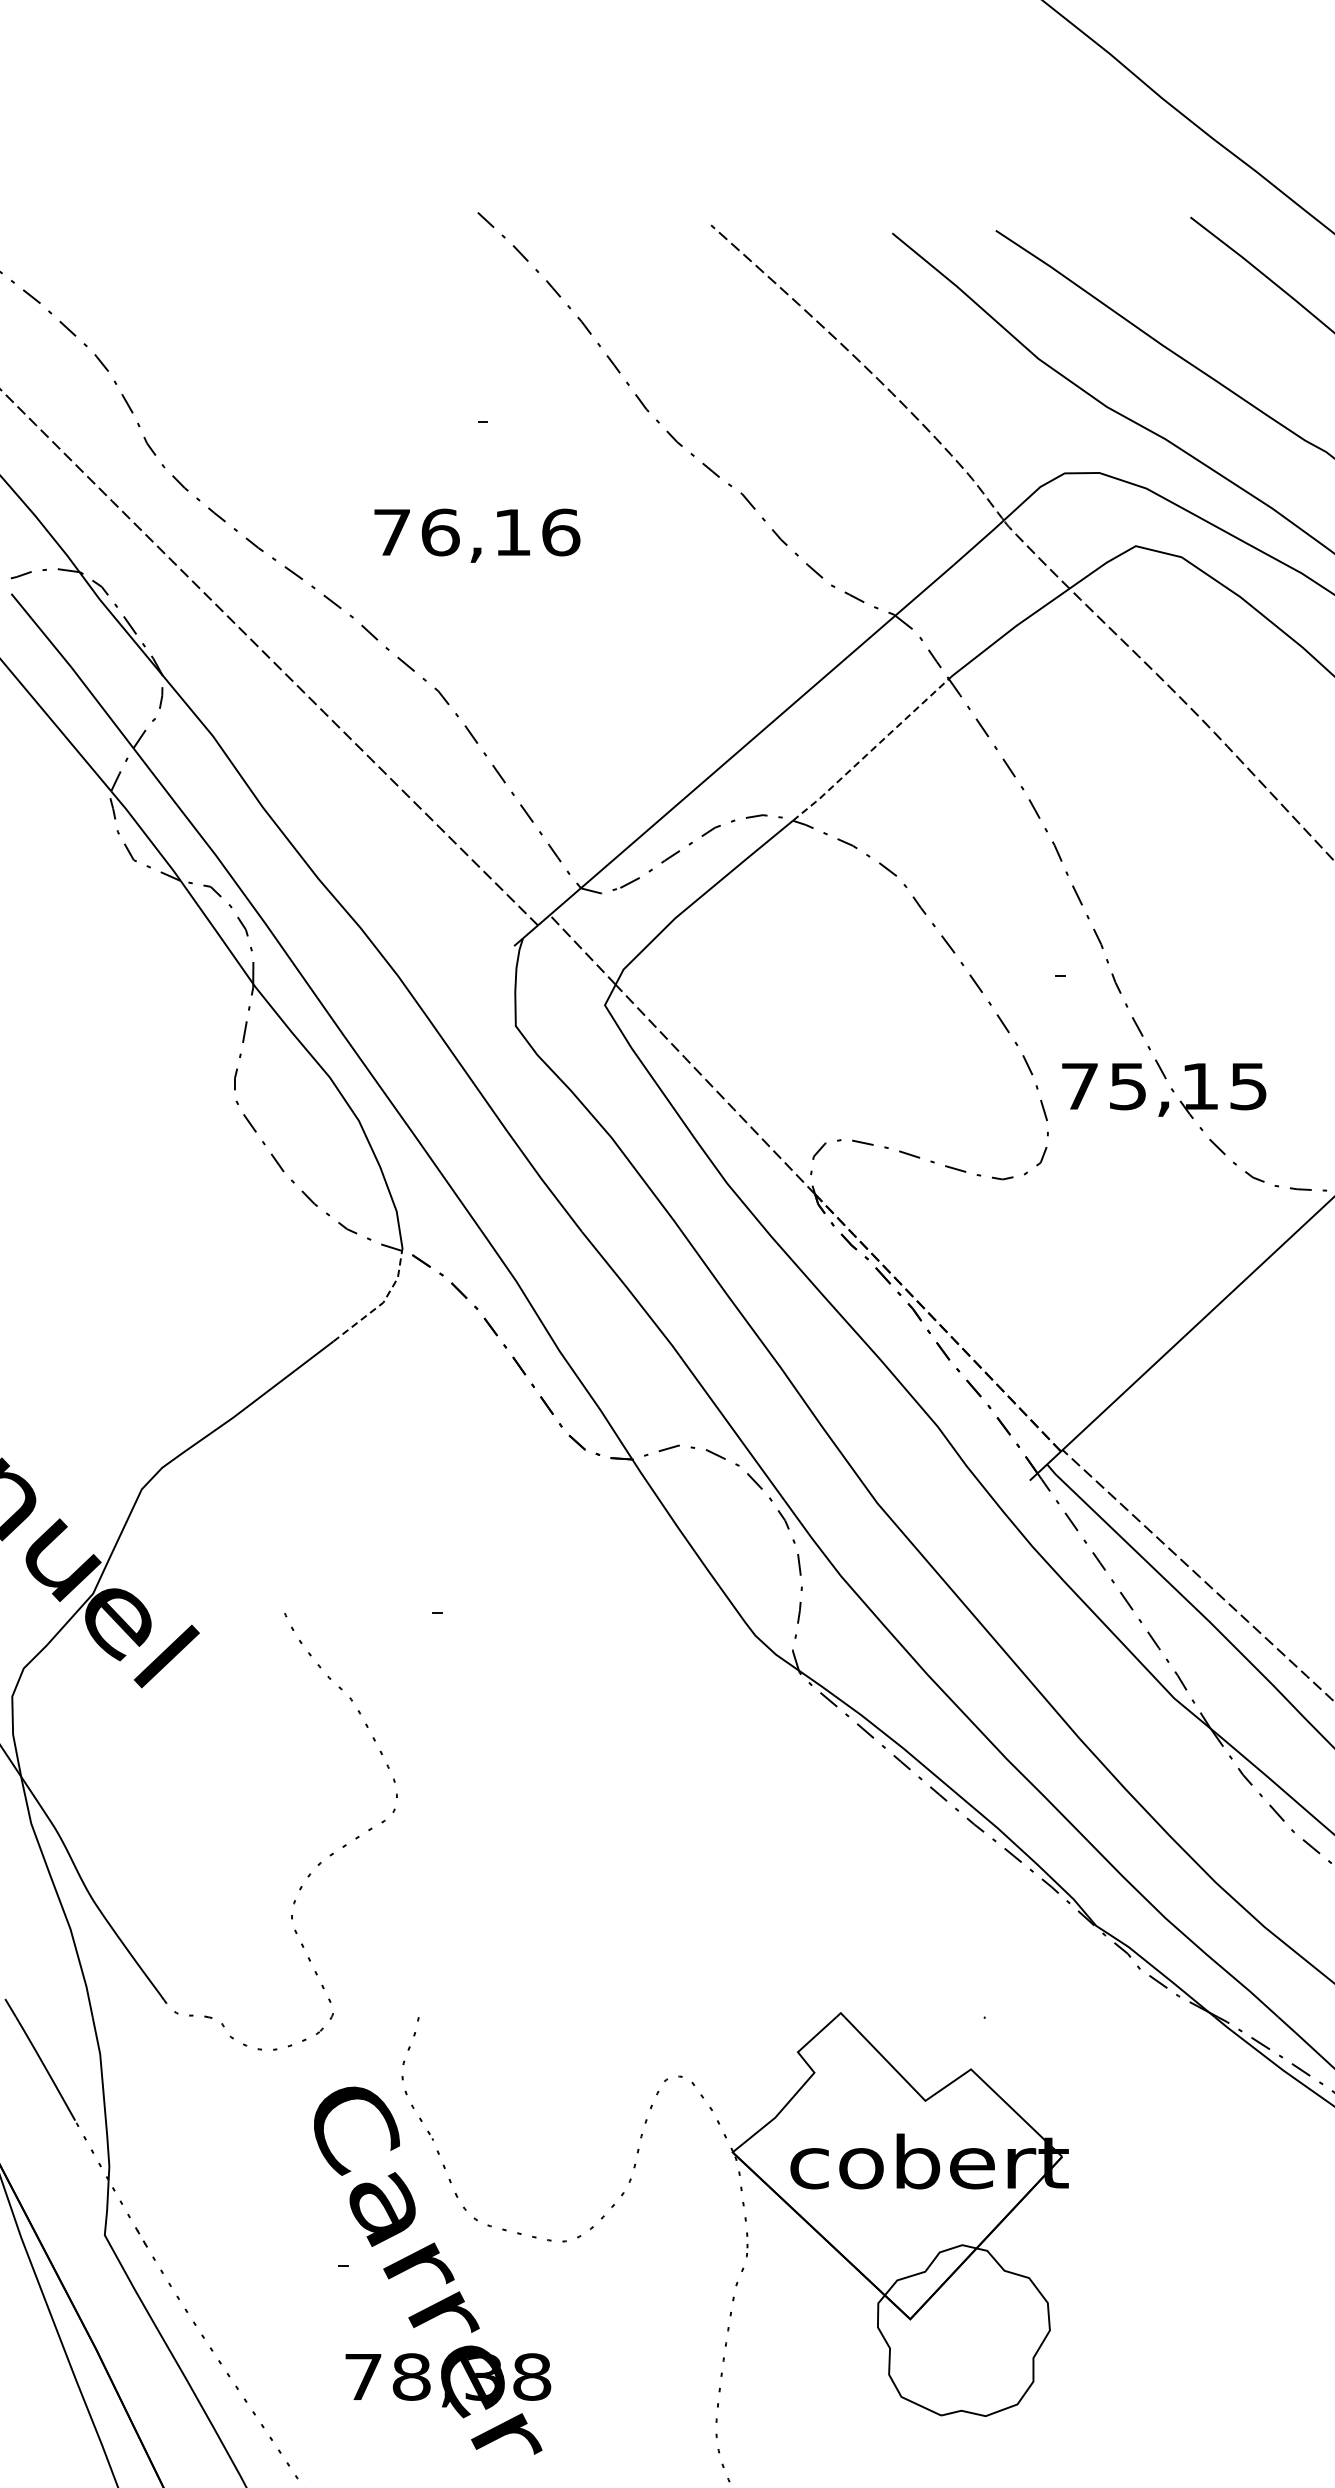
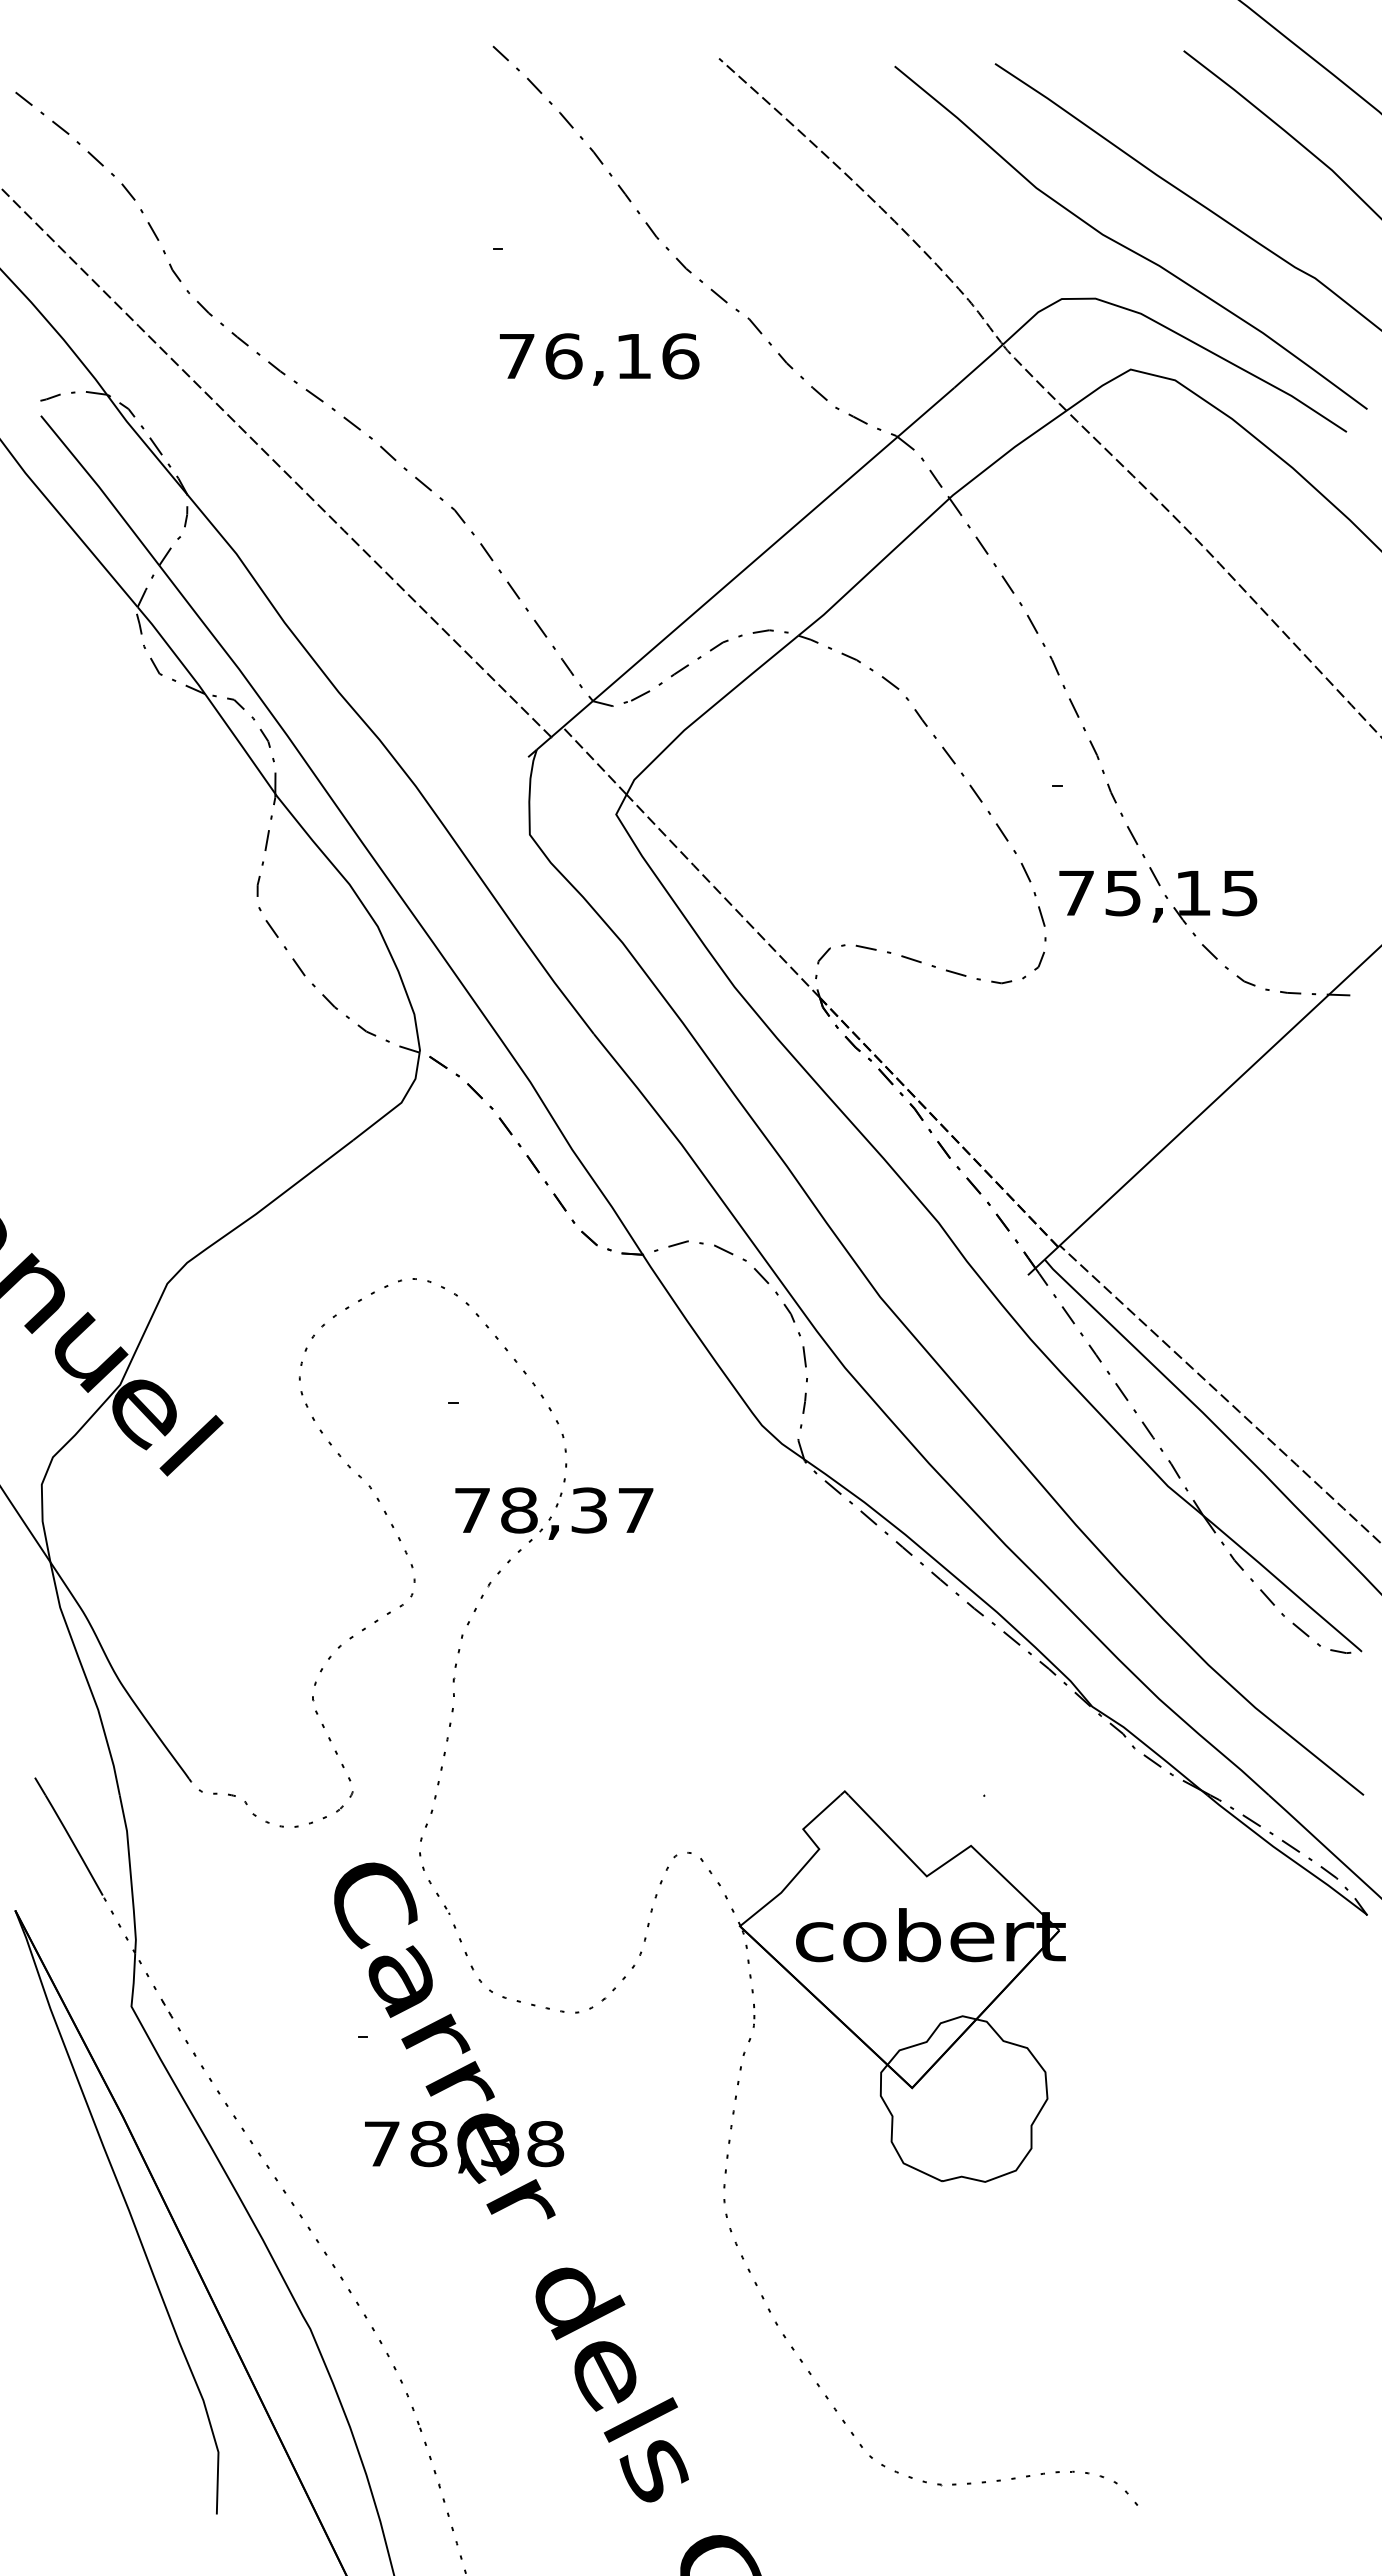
text: (477, 535) -> (599, 359), moved
line: (871, 751) -> (874, 568), dashed -> solid
line: (381, 1303) -> (399, 1103), dashed -> solid
part: (459, 1745) -> (475, 1531), added

